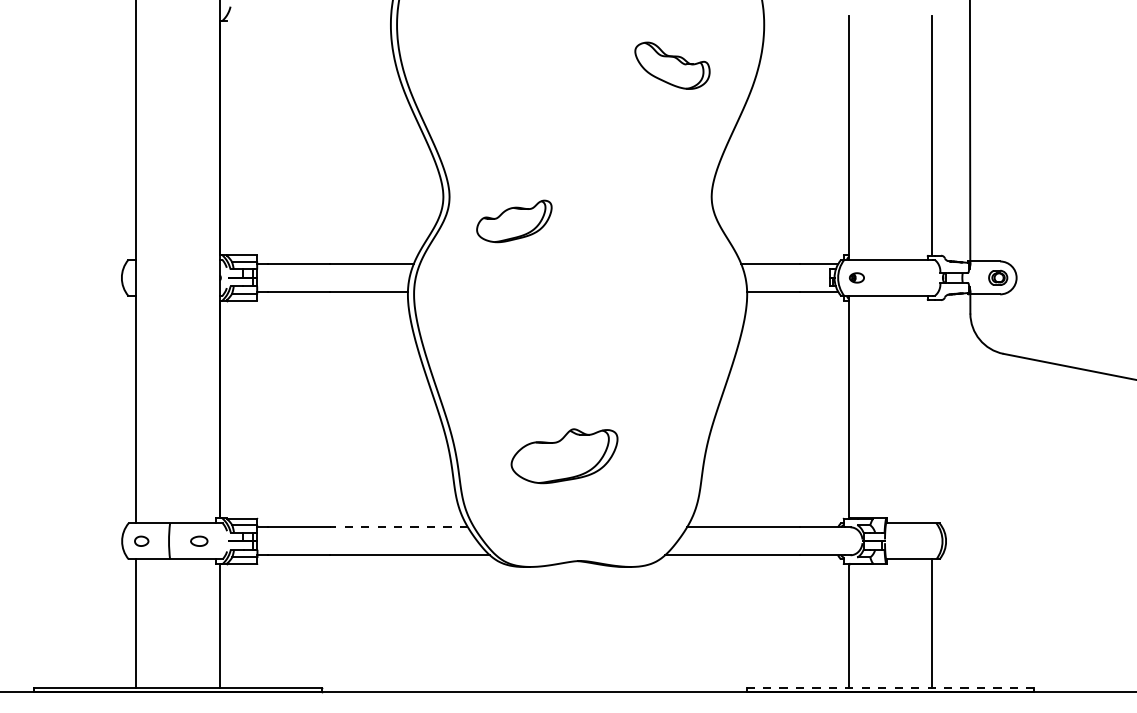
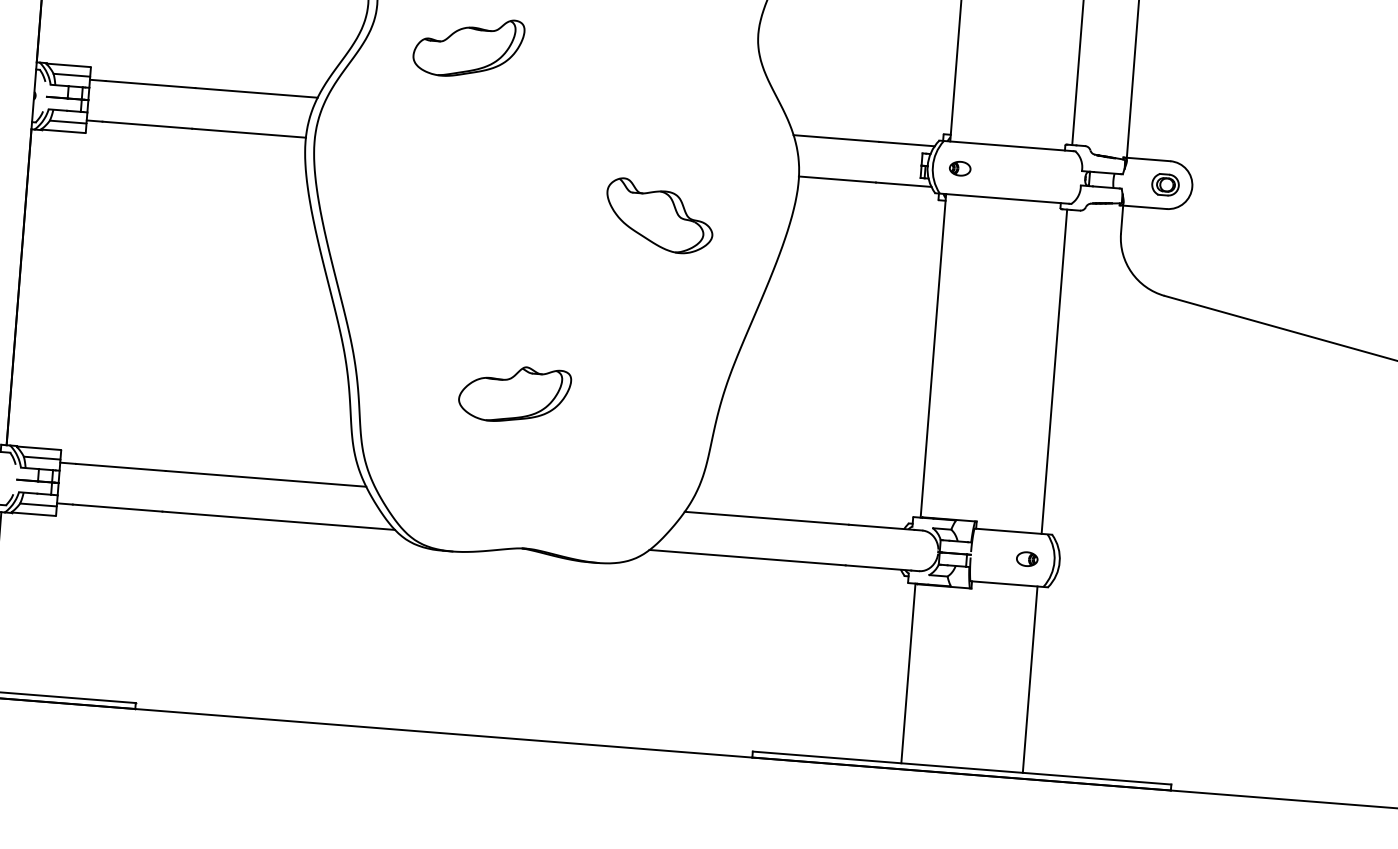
part: (653, 326) -> (658, 216), added
line: (932, 411) -> (1054, 371), added
part: (564, 456) -> (514, 394), size x0.71
line: (398, 527) -> (265, 479), dashed -> solid
part: (923, 540) -> (1026, 558), added
line: (890, 687) -> (962, 767), dashed -> solid

